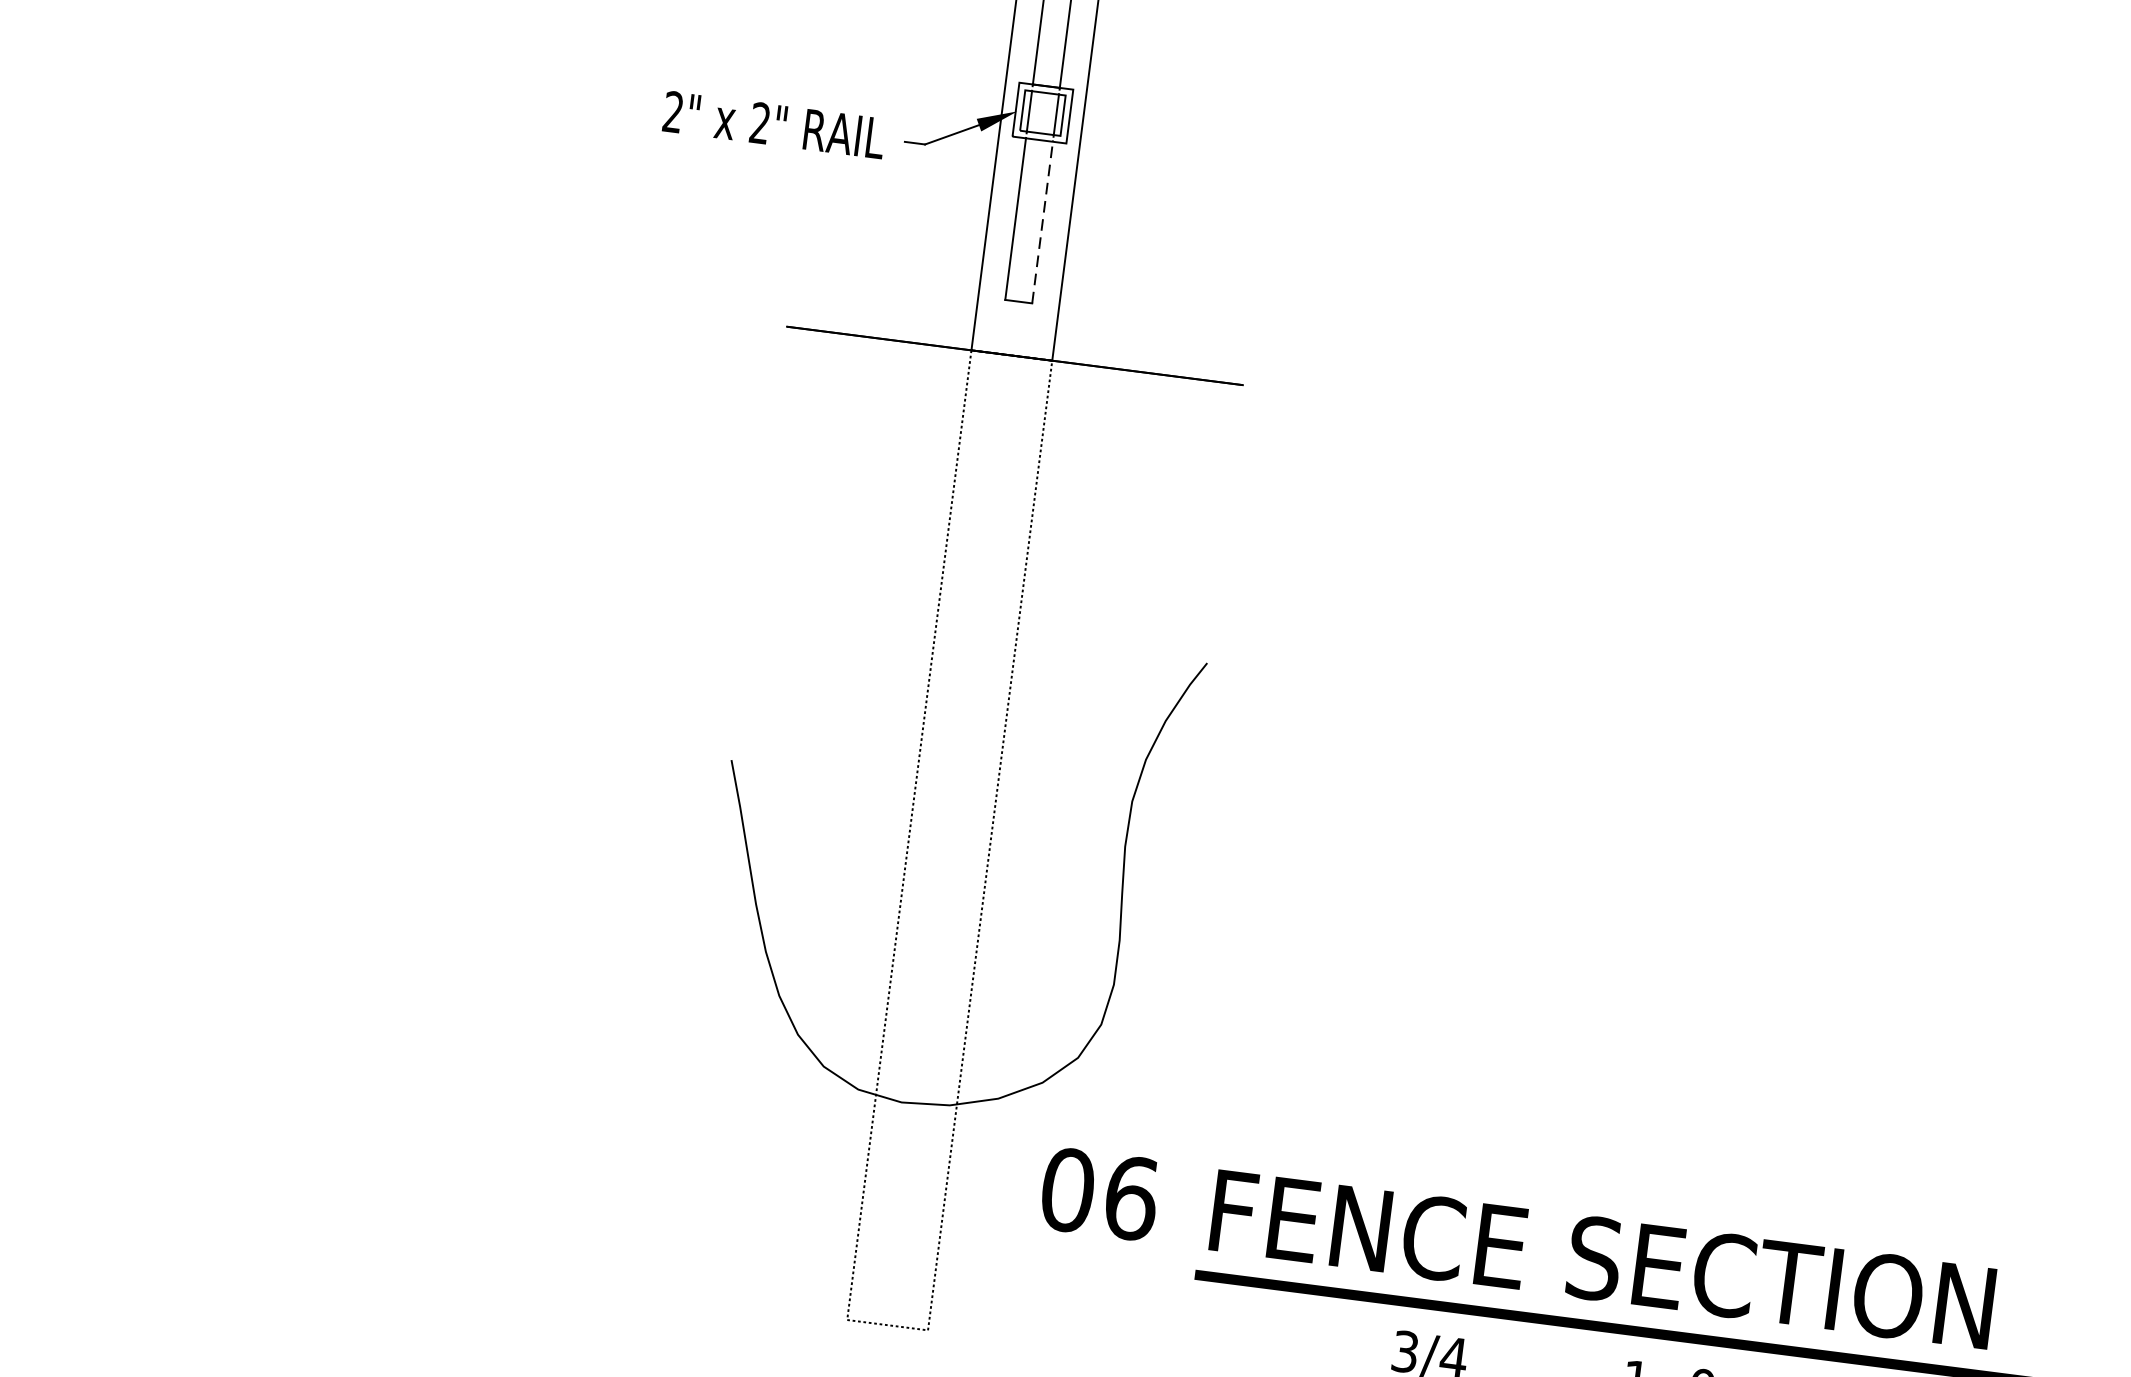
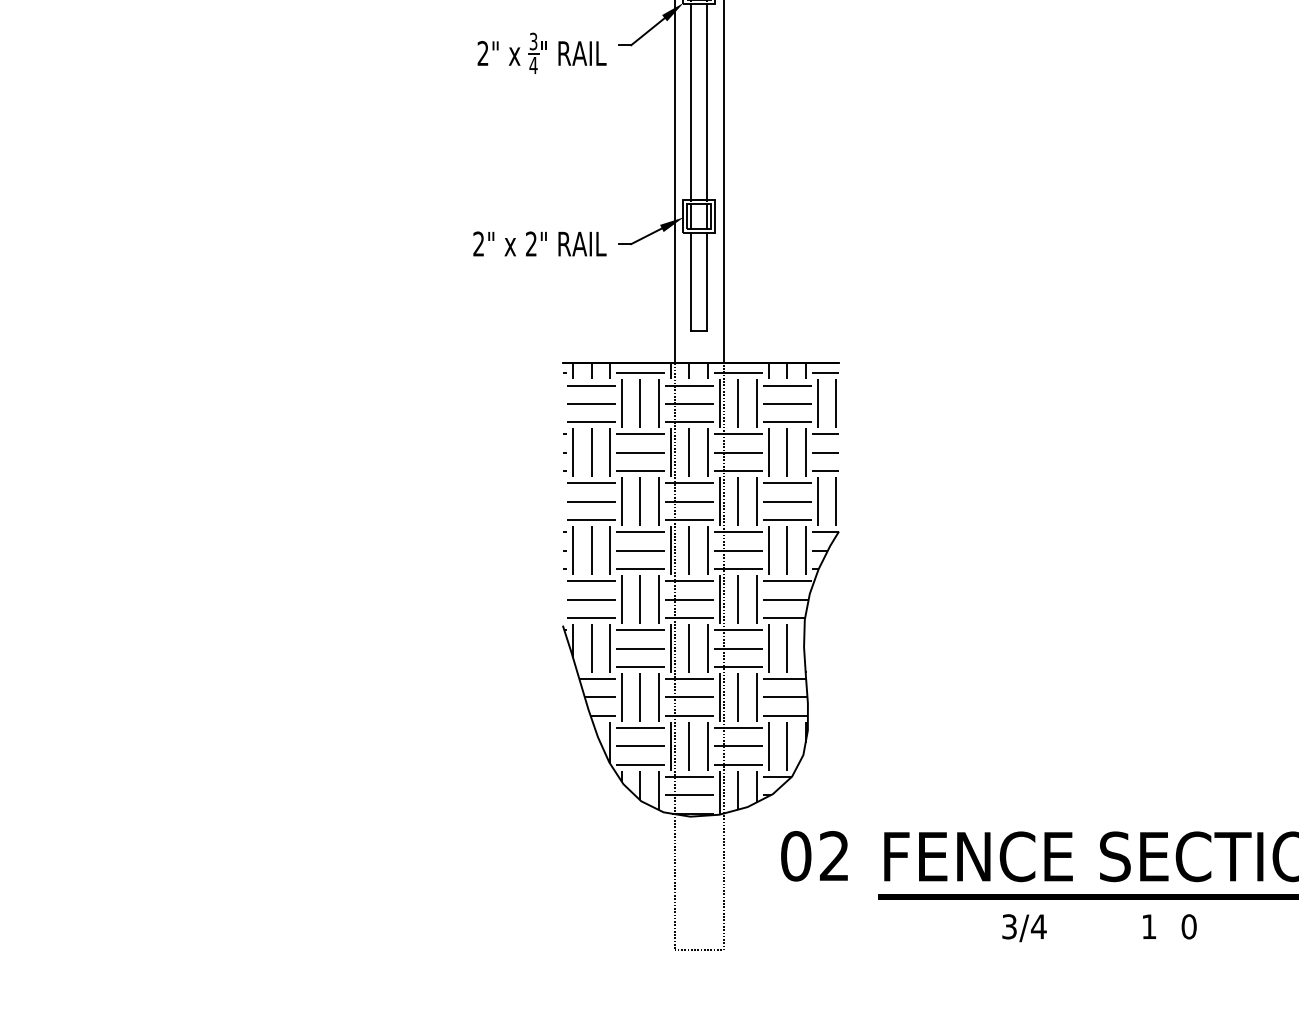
line: (1043, 222) -> (707, 281), dashed -> solid
hatch: (966, 727) -> (700, 588), added
text: (1131, 1198) -> (834, 856), 06 -> 02

